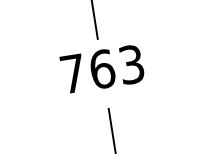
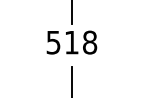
text: (101, 69) -> (71, 42), 763 -> 518

